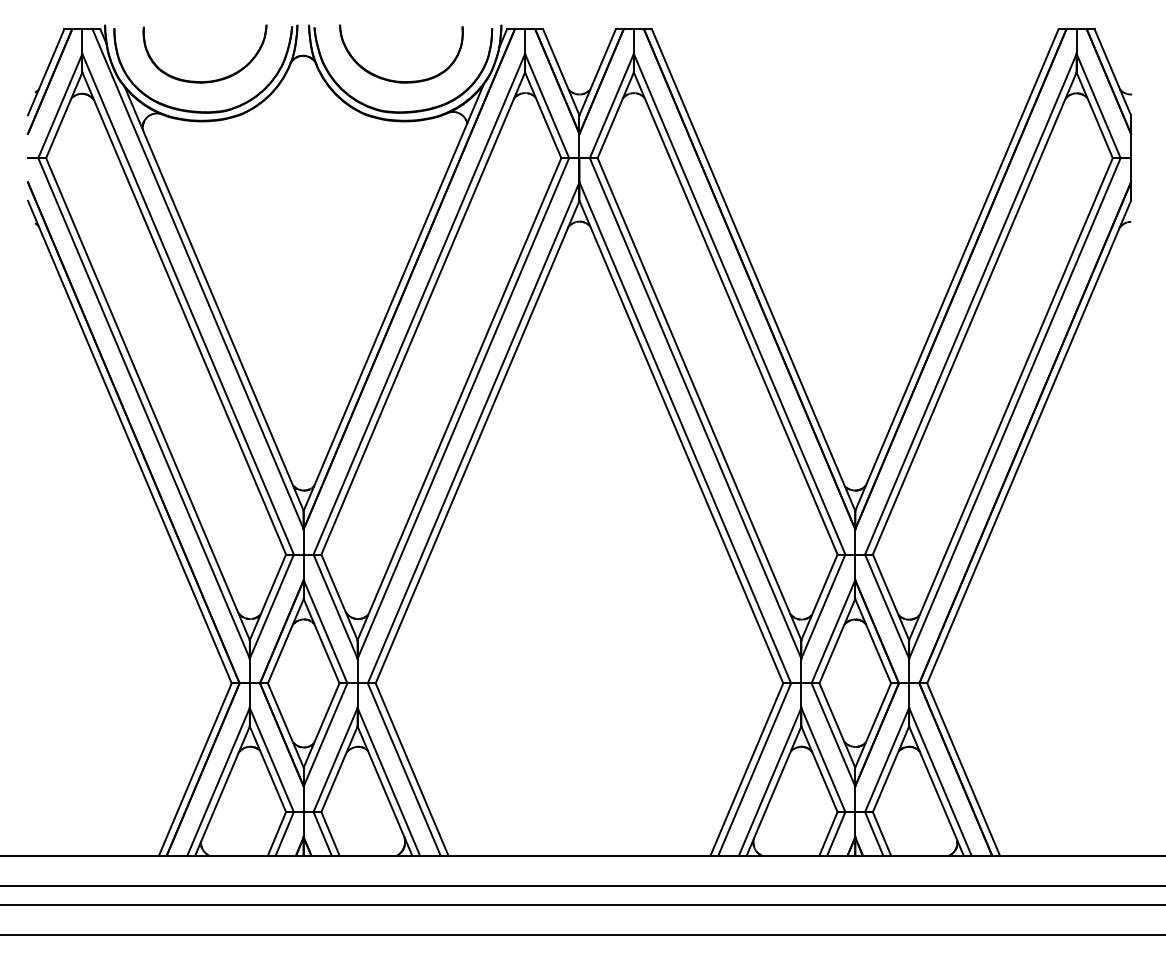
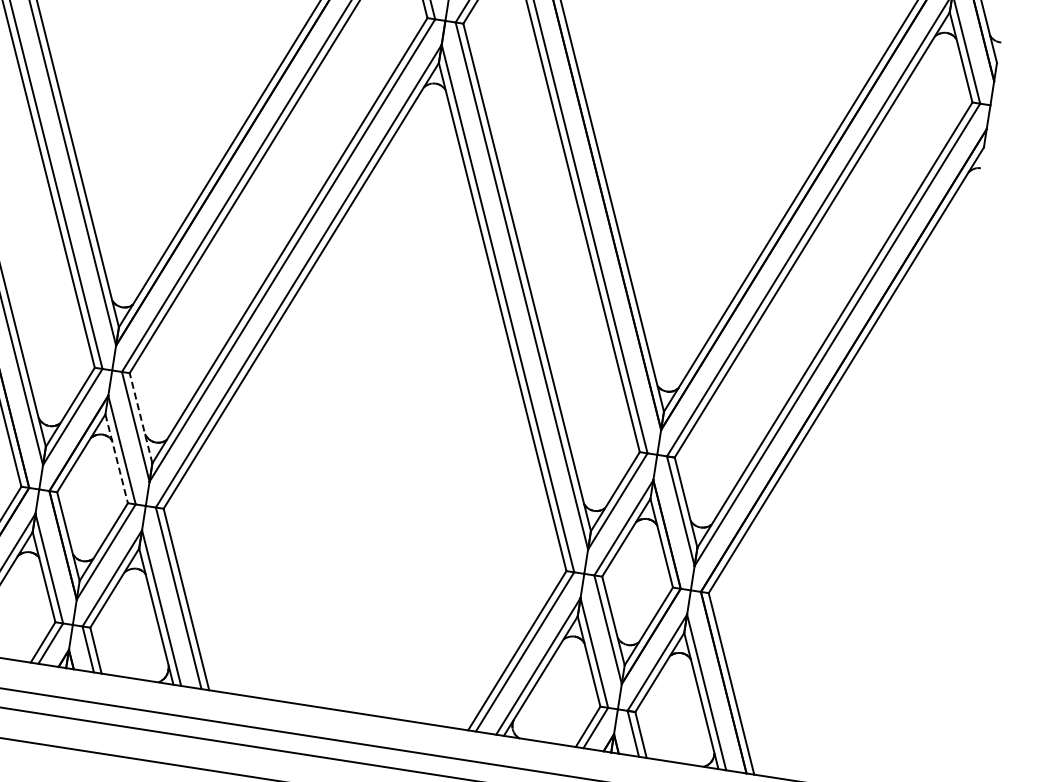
line: (339, 597) -> (141, 418), solid -> dashed
line: (321, 641) -> (116, 459), solid -> dashed

